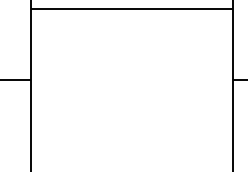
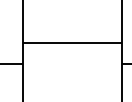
line: (132, 8) -> (72, 42), moved

